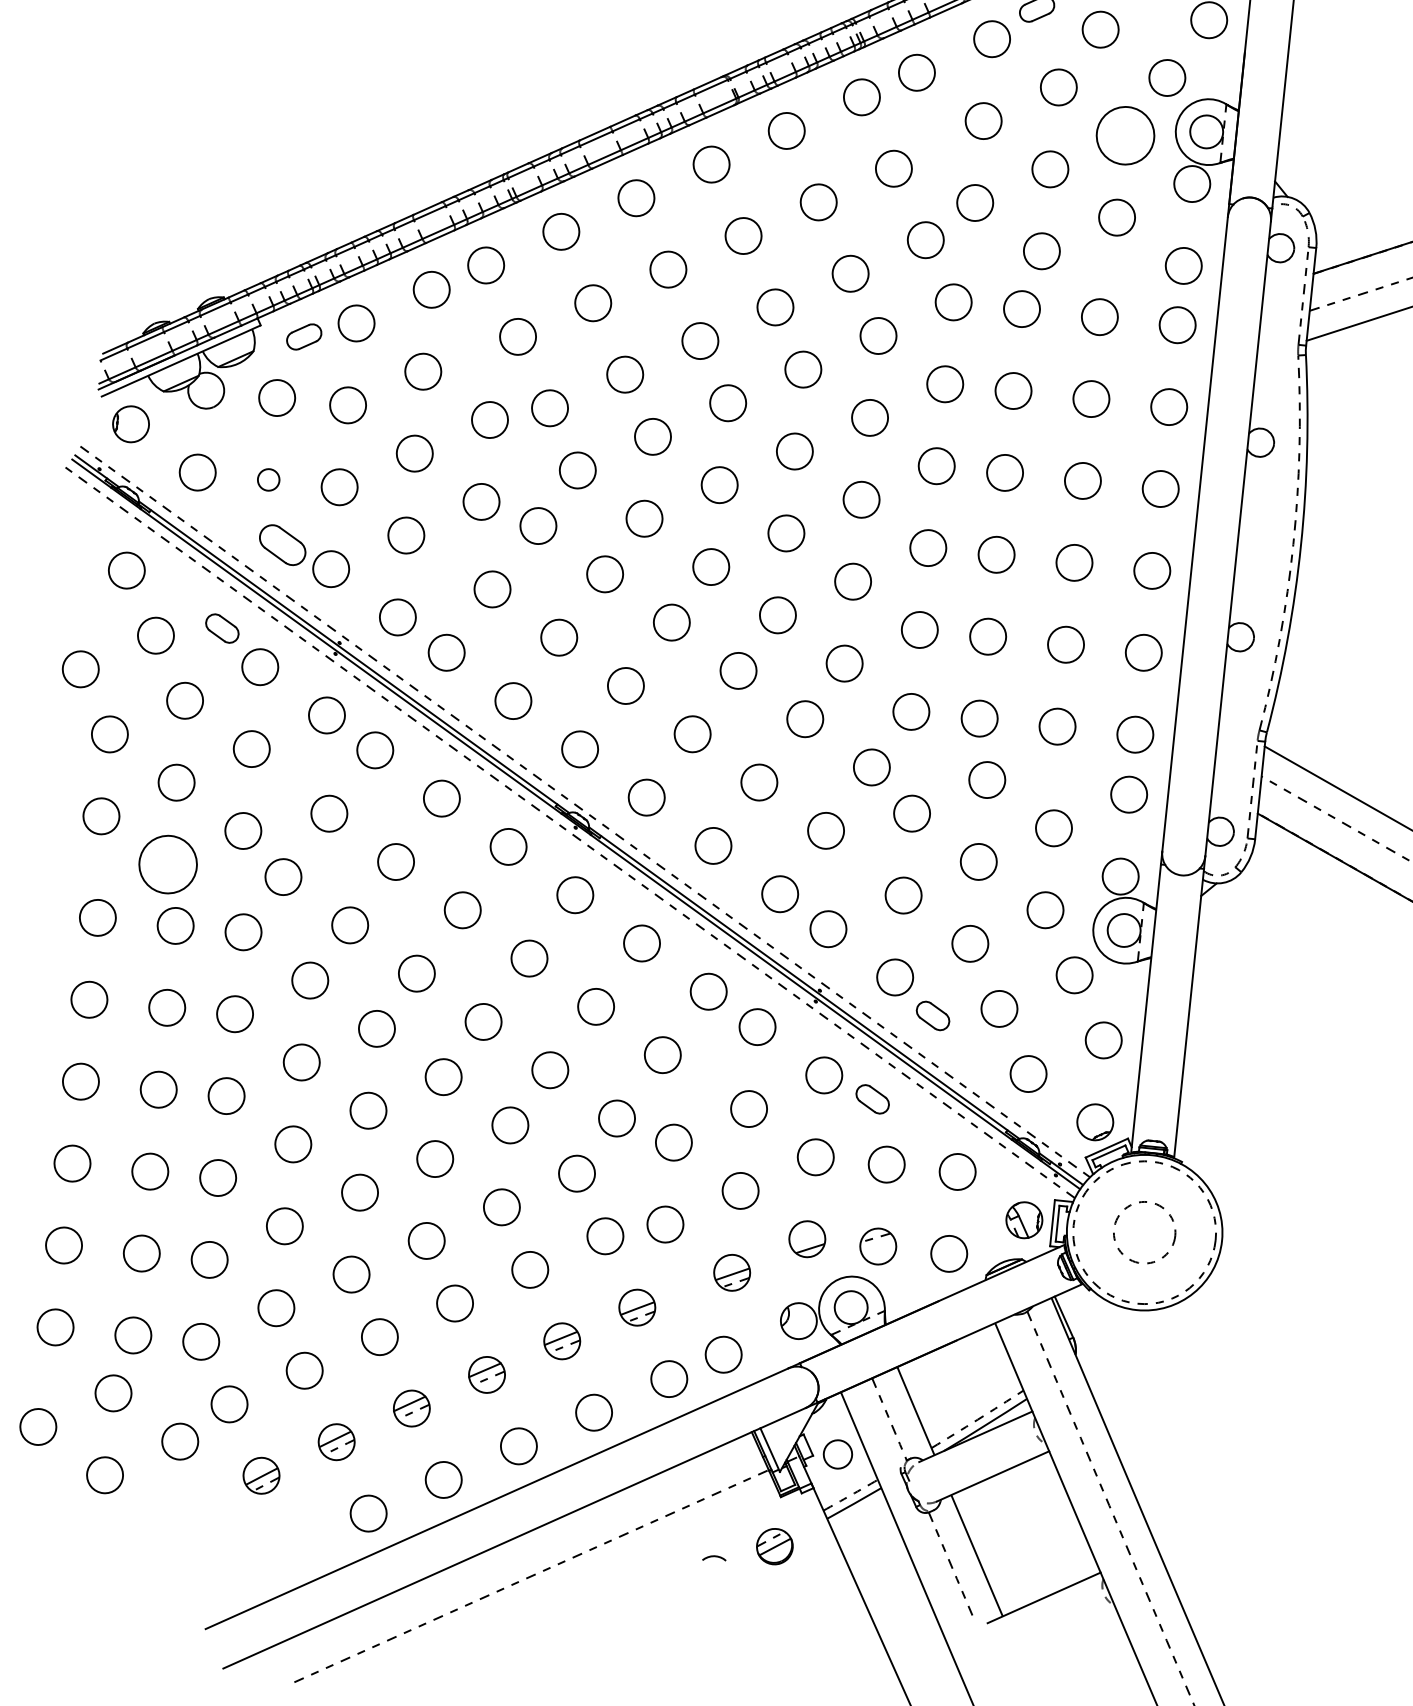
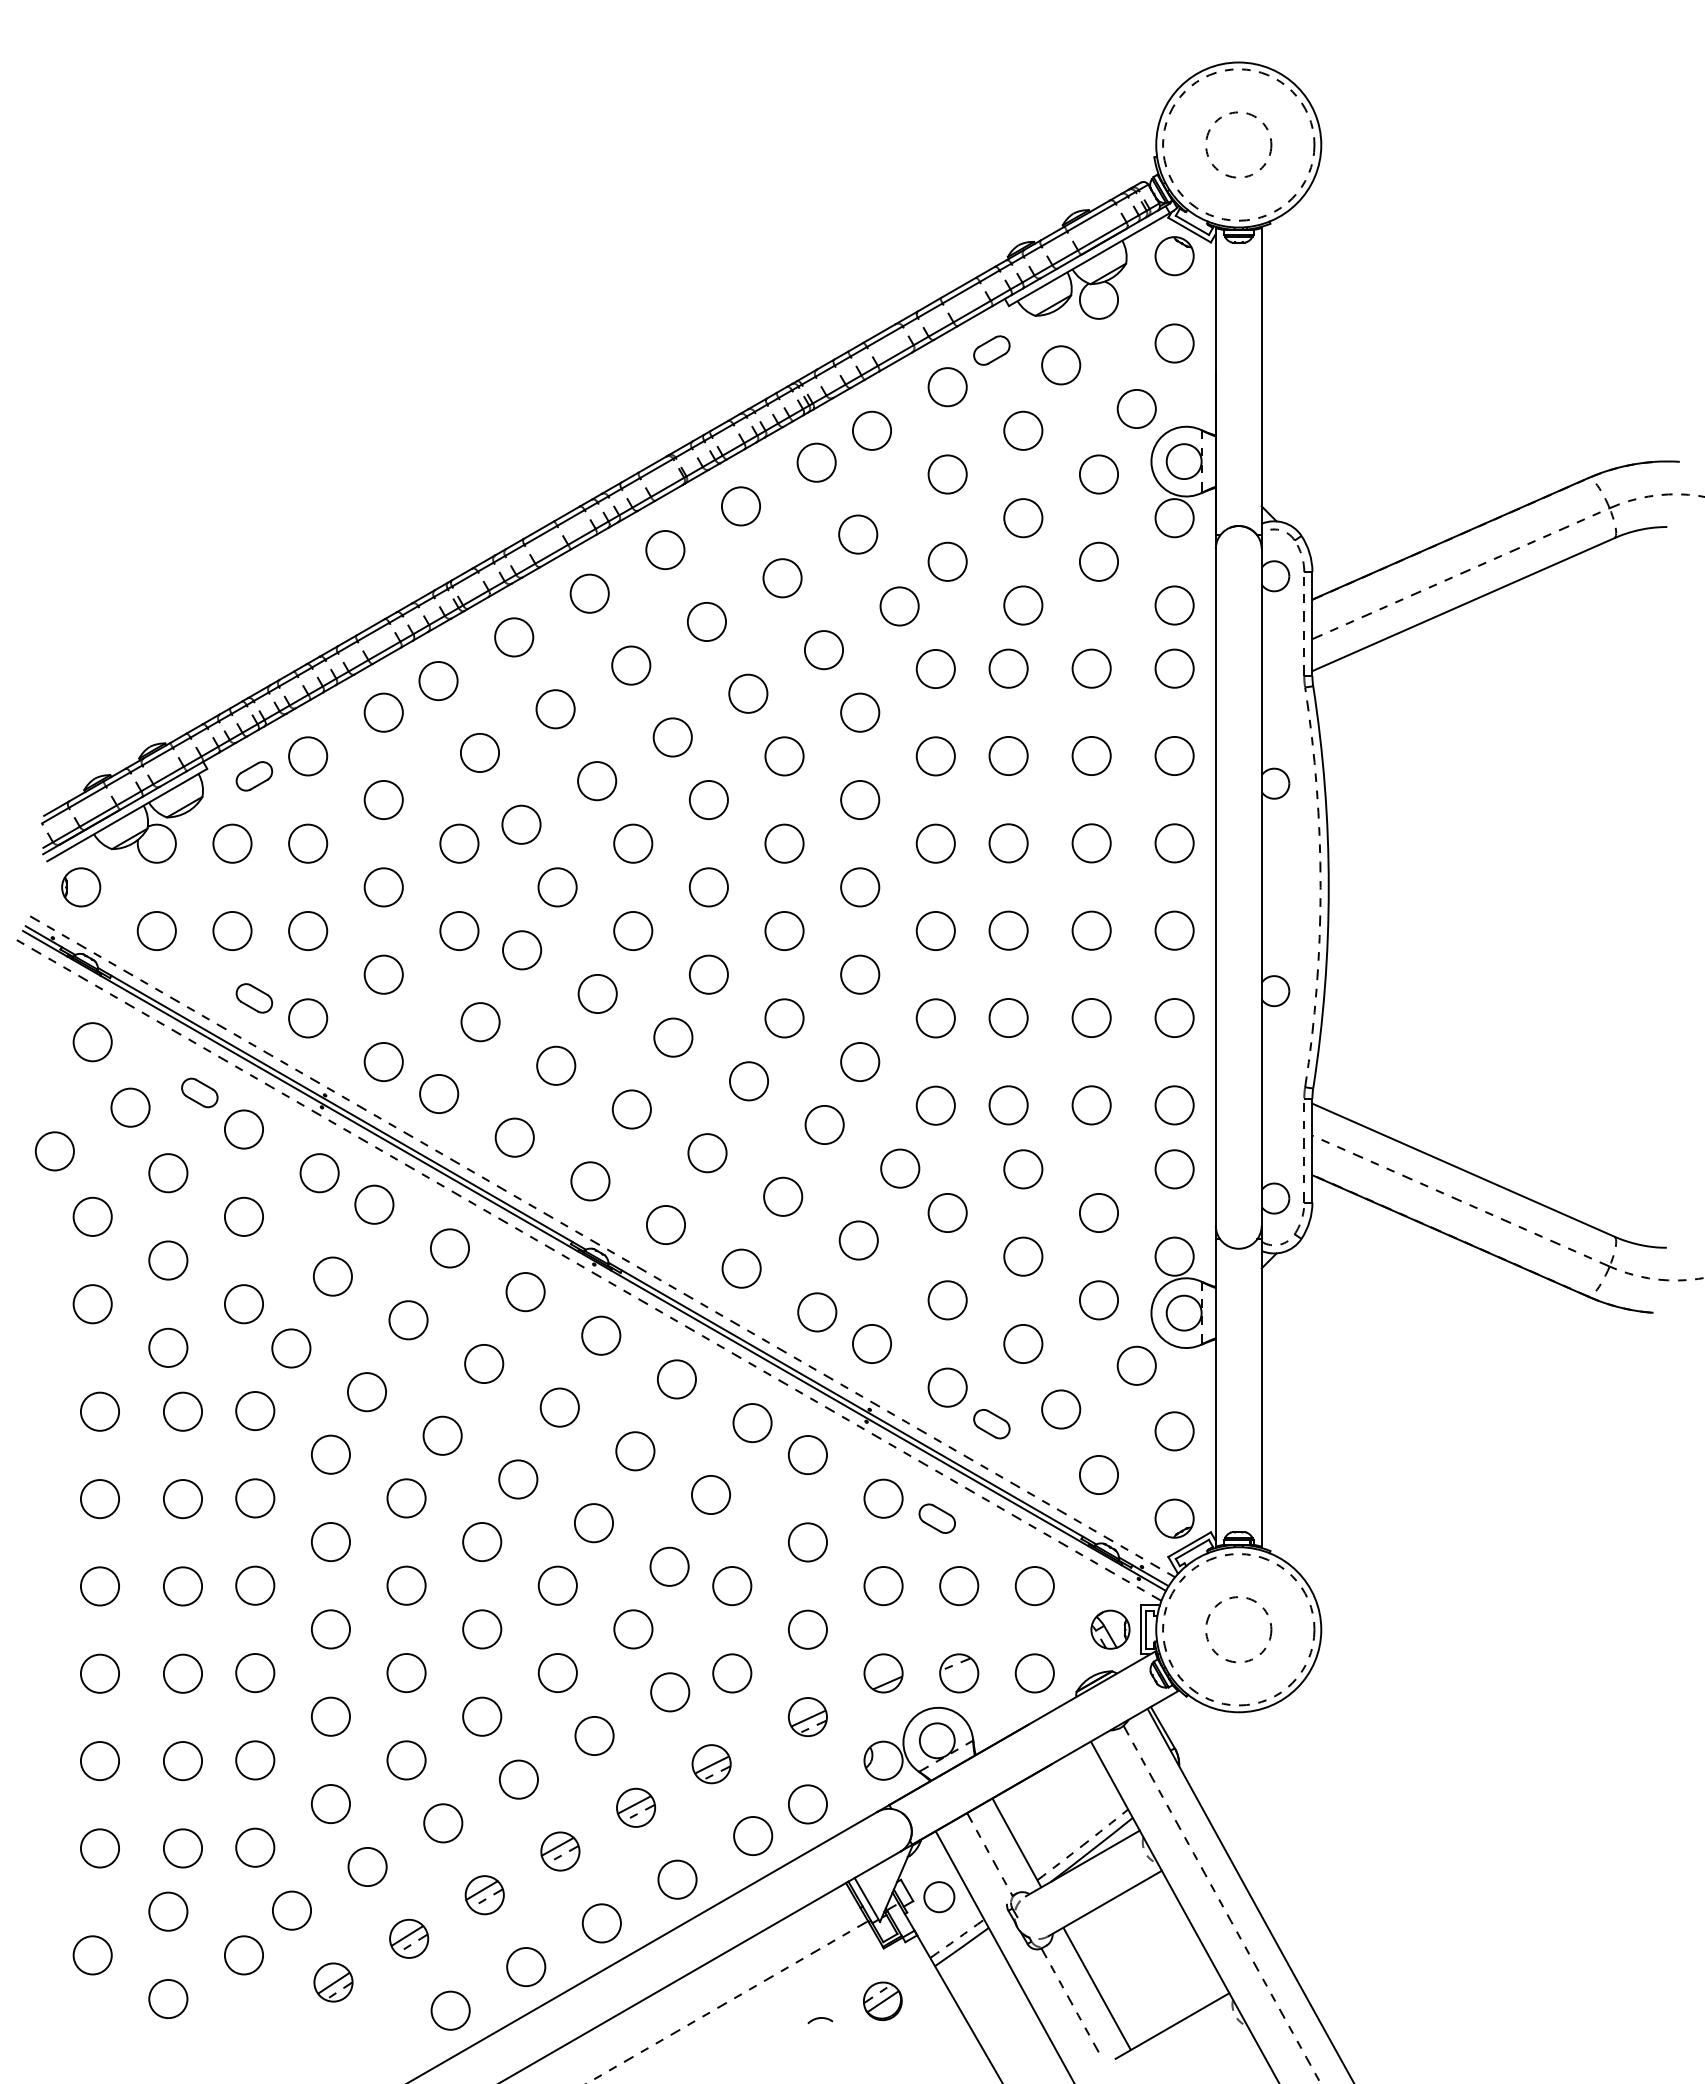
circle: (1125, 135) -> (1098, 474), size x0.62
circle: (268, 479) -> (232, 930), size x1.67
part: (282, 545) -> (254, 998), size x0.71
circle: (168, 864) -> (168, 1347), size x0.62

